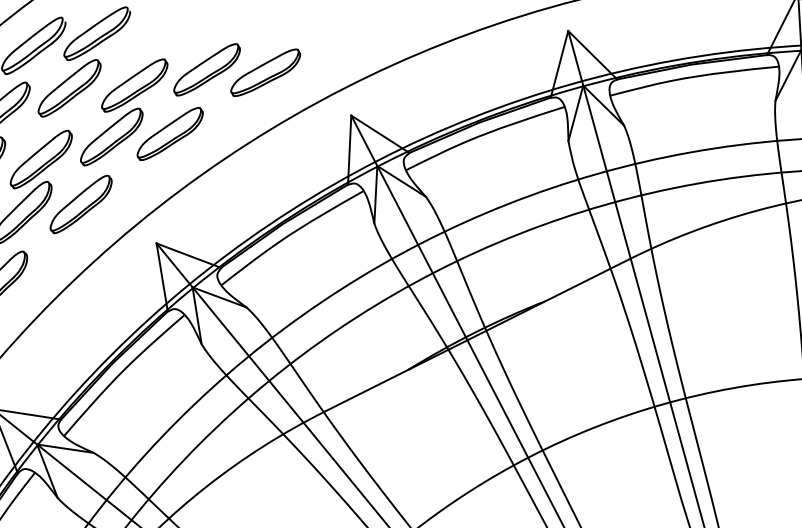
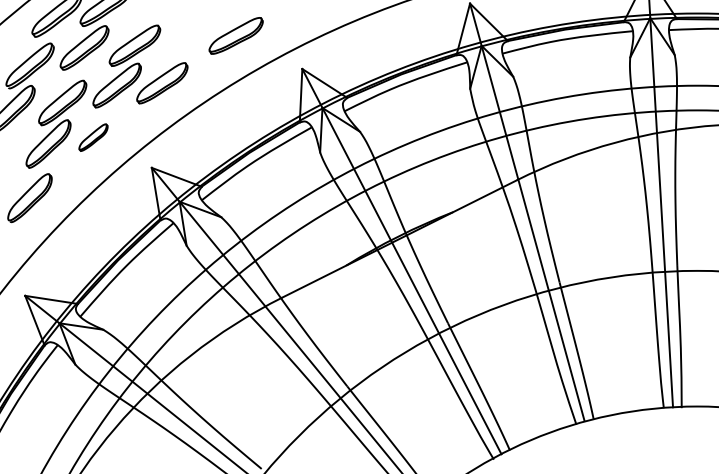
part: (206, 69) -> (190, 33), removed
part: (81, 204) -> (93, 137), size x0.6

